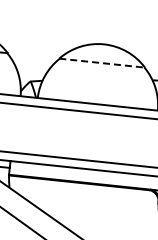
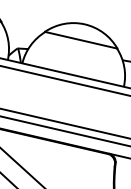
line: (102, 63) -> (81, 40), dashed -> solid

